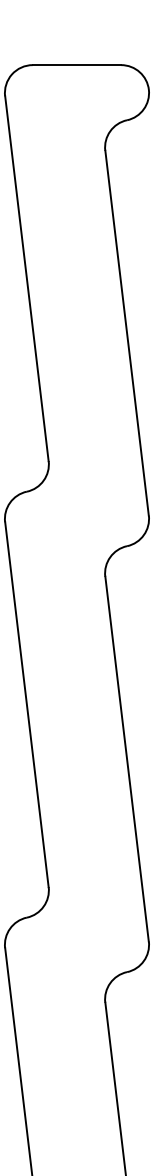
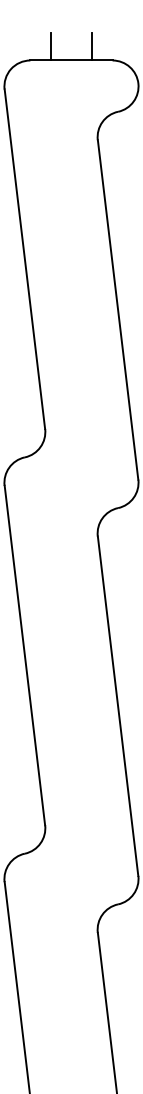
line: (54, 50) -> (50, 46), added
line: (99, 50) -> (92, 46), added

